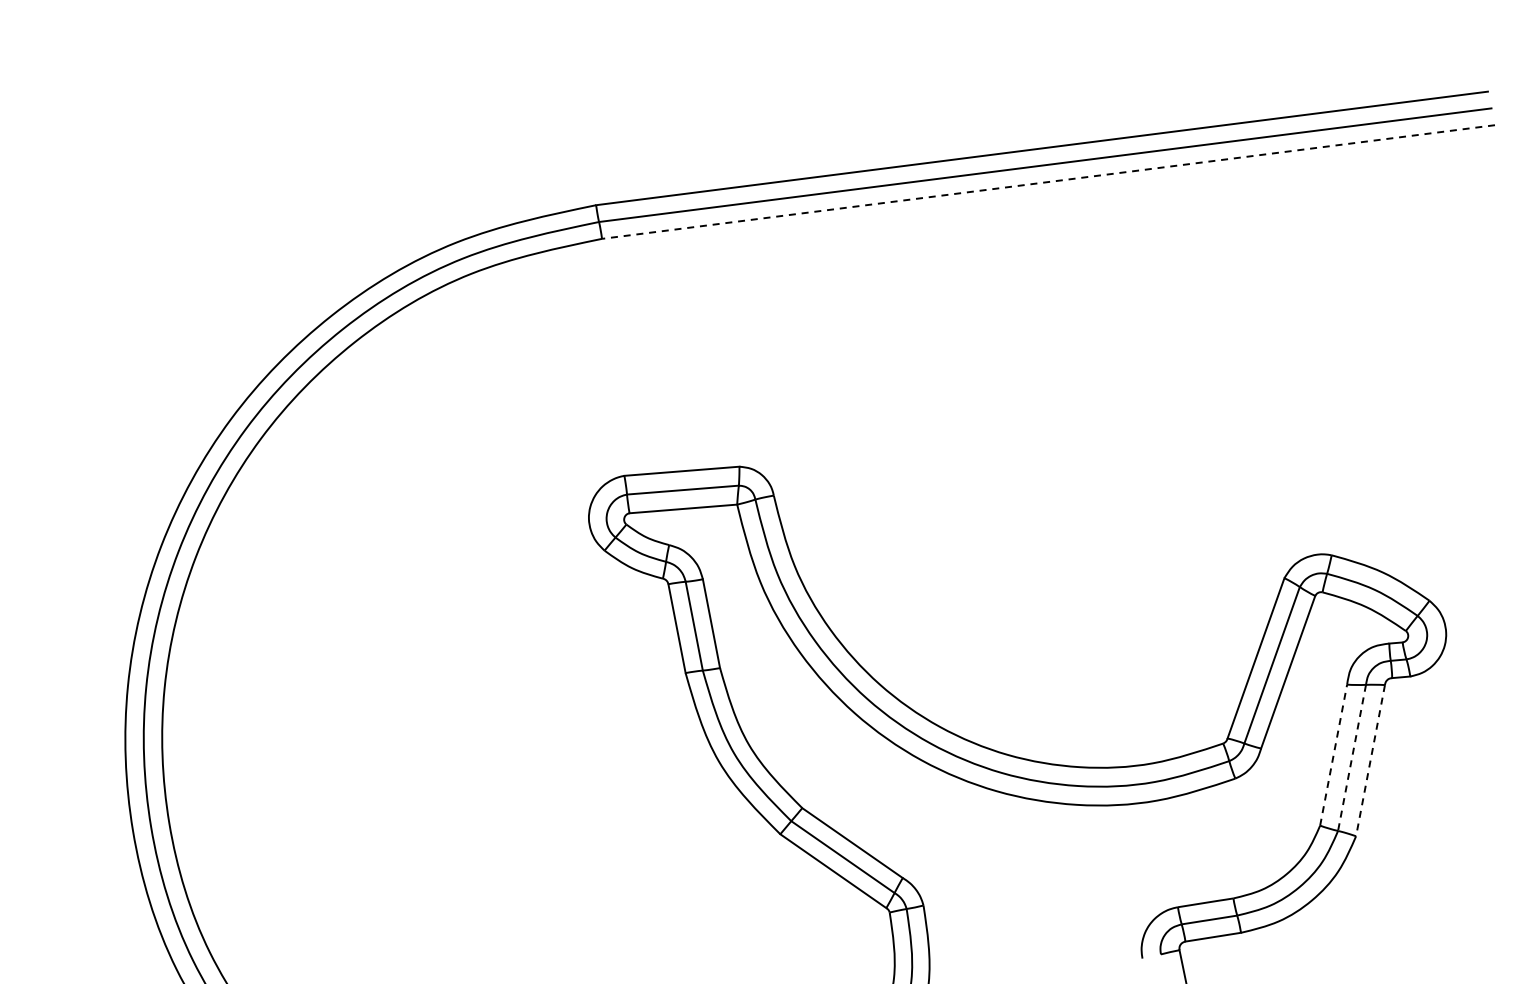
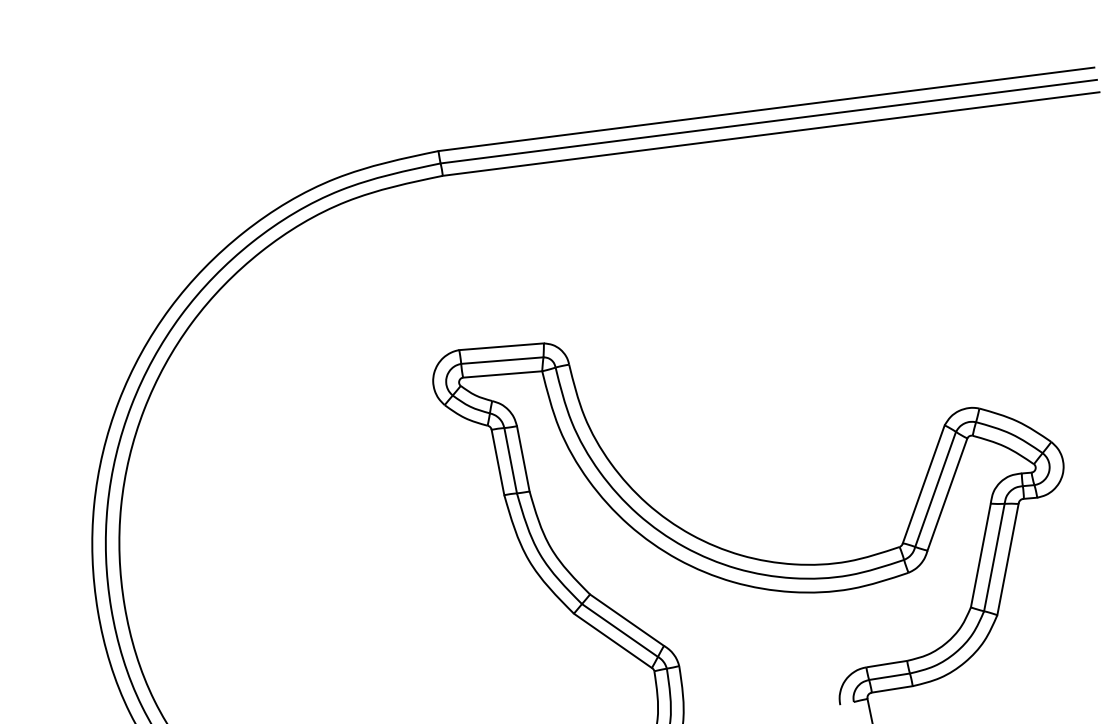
line: (1048, 182) -> (771, 134), dashed -> solid
line: (1333, 755) -> (980, 555), dashed -> solid
line: (1351, 758) -> (993, 557), dashed -> solid
line: (1370, 760) -> (1007, 559), dashed -> solid

